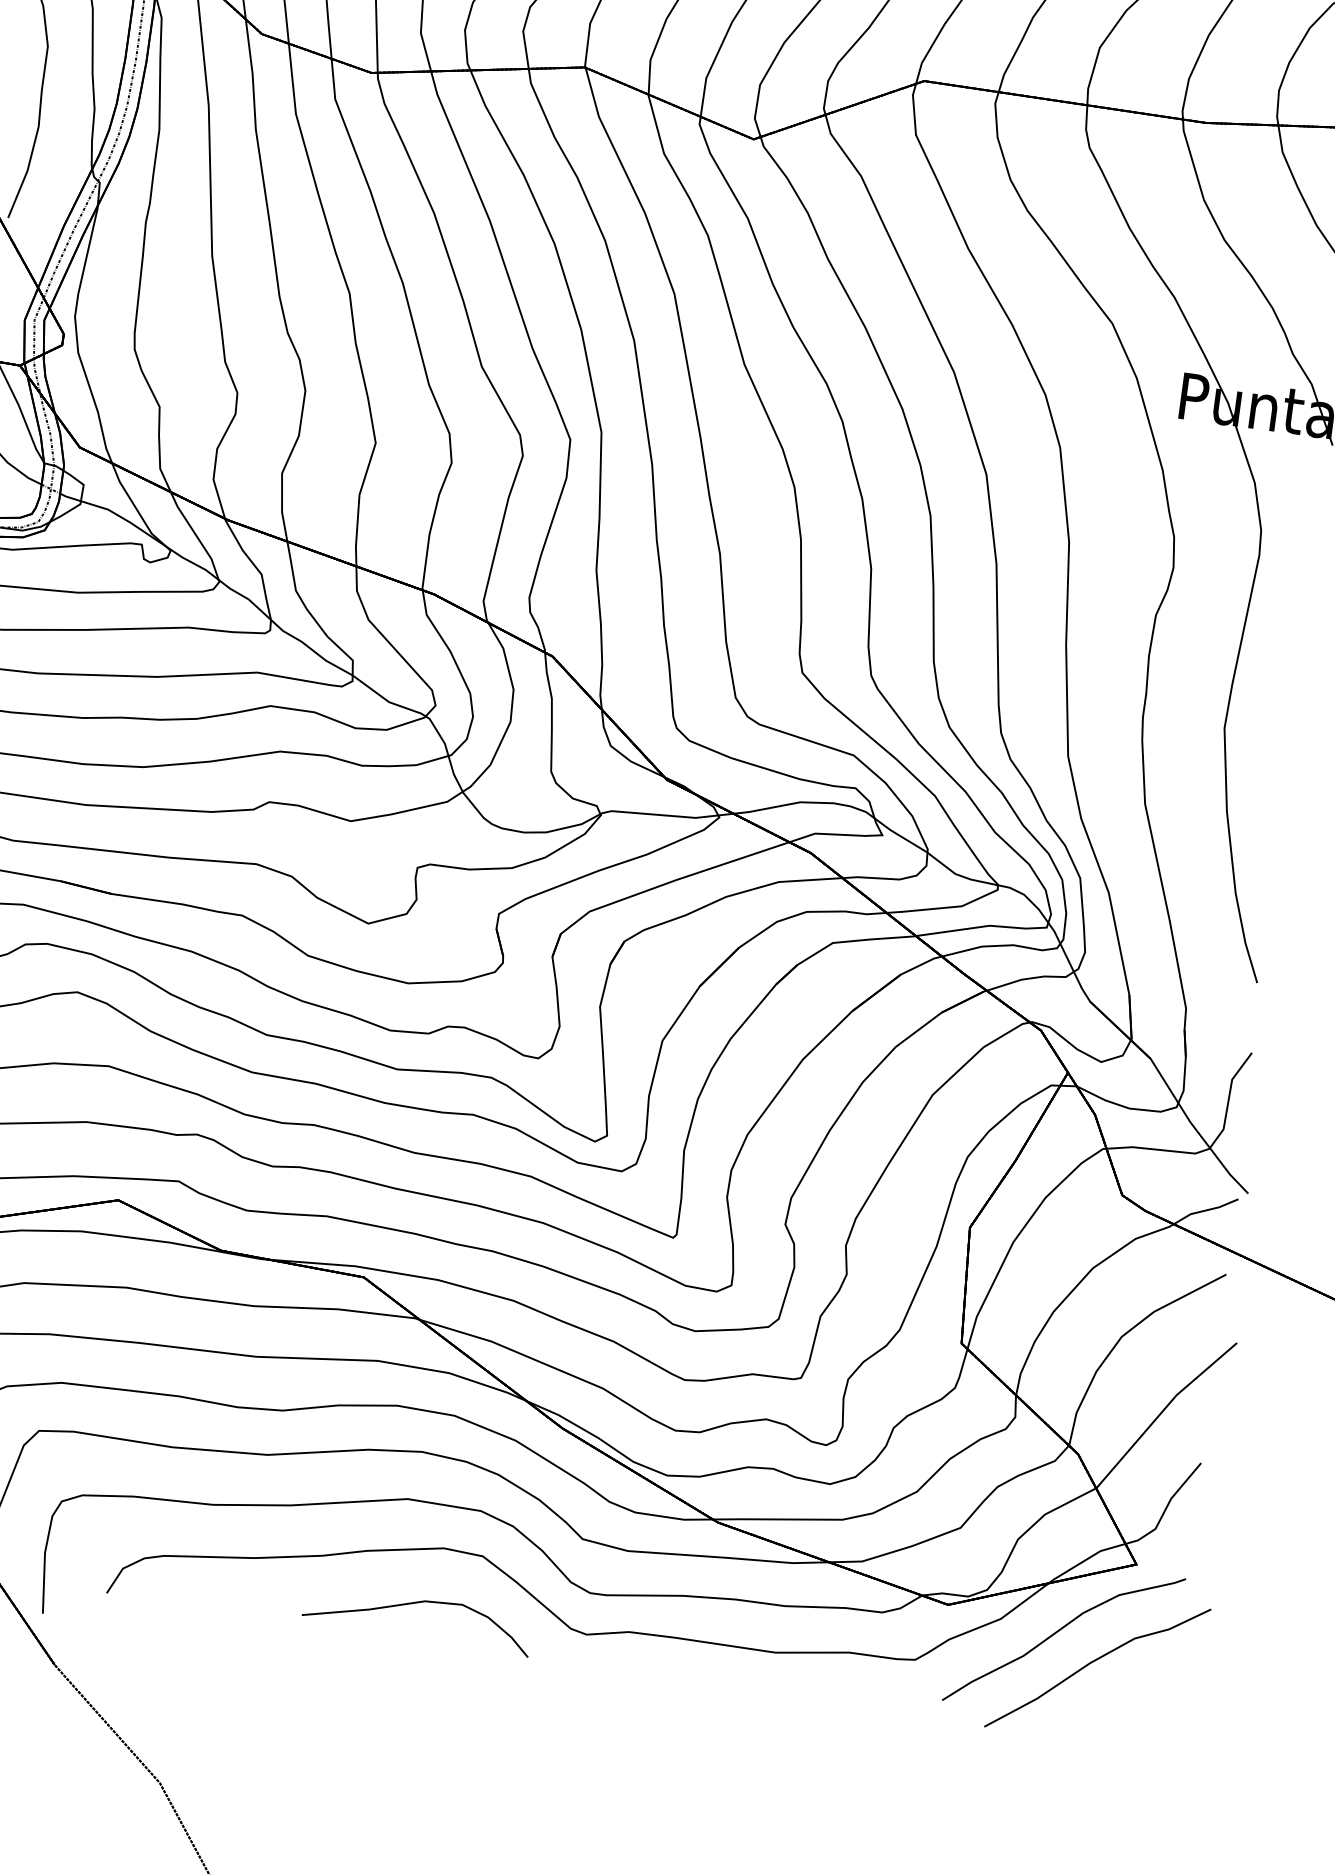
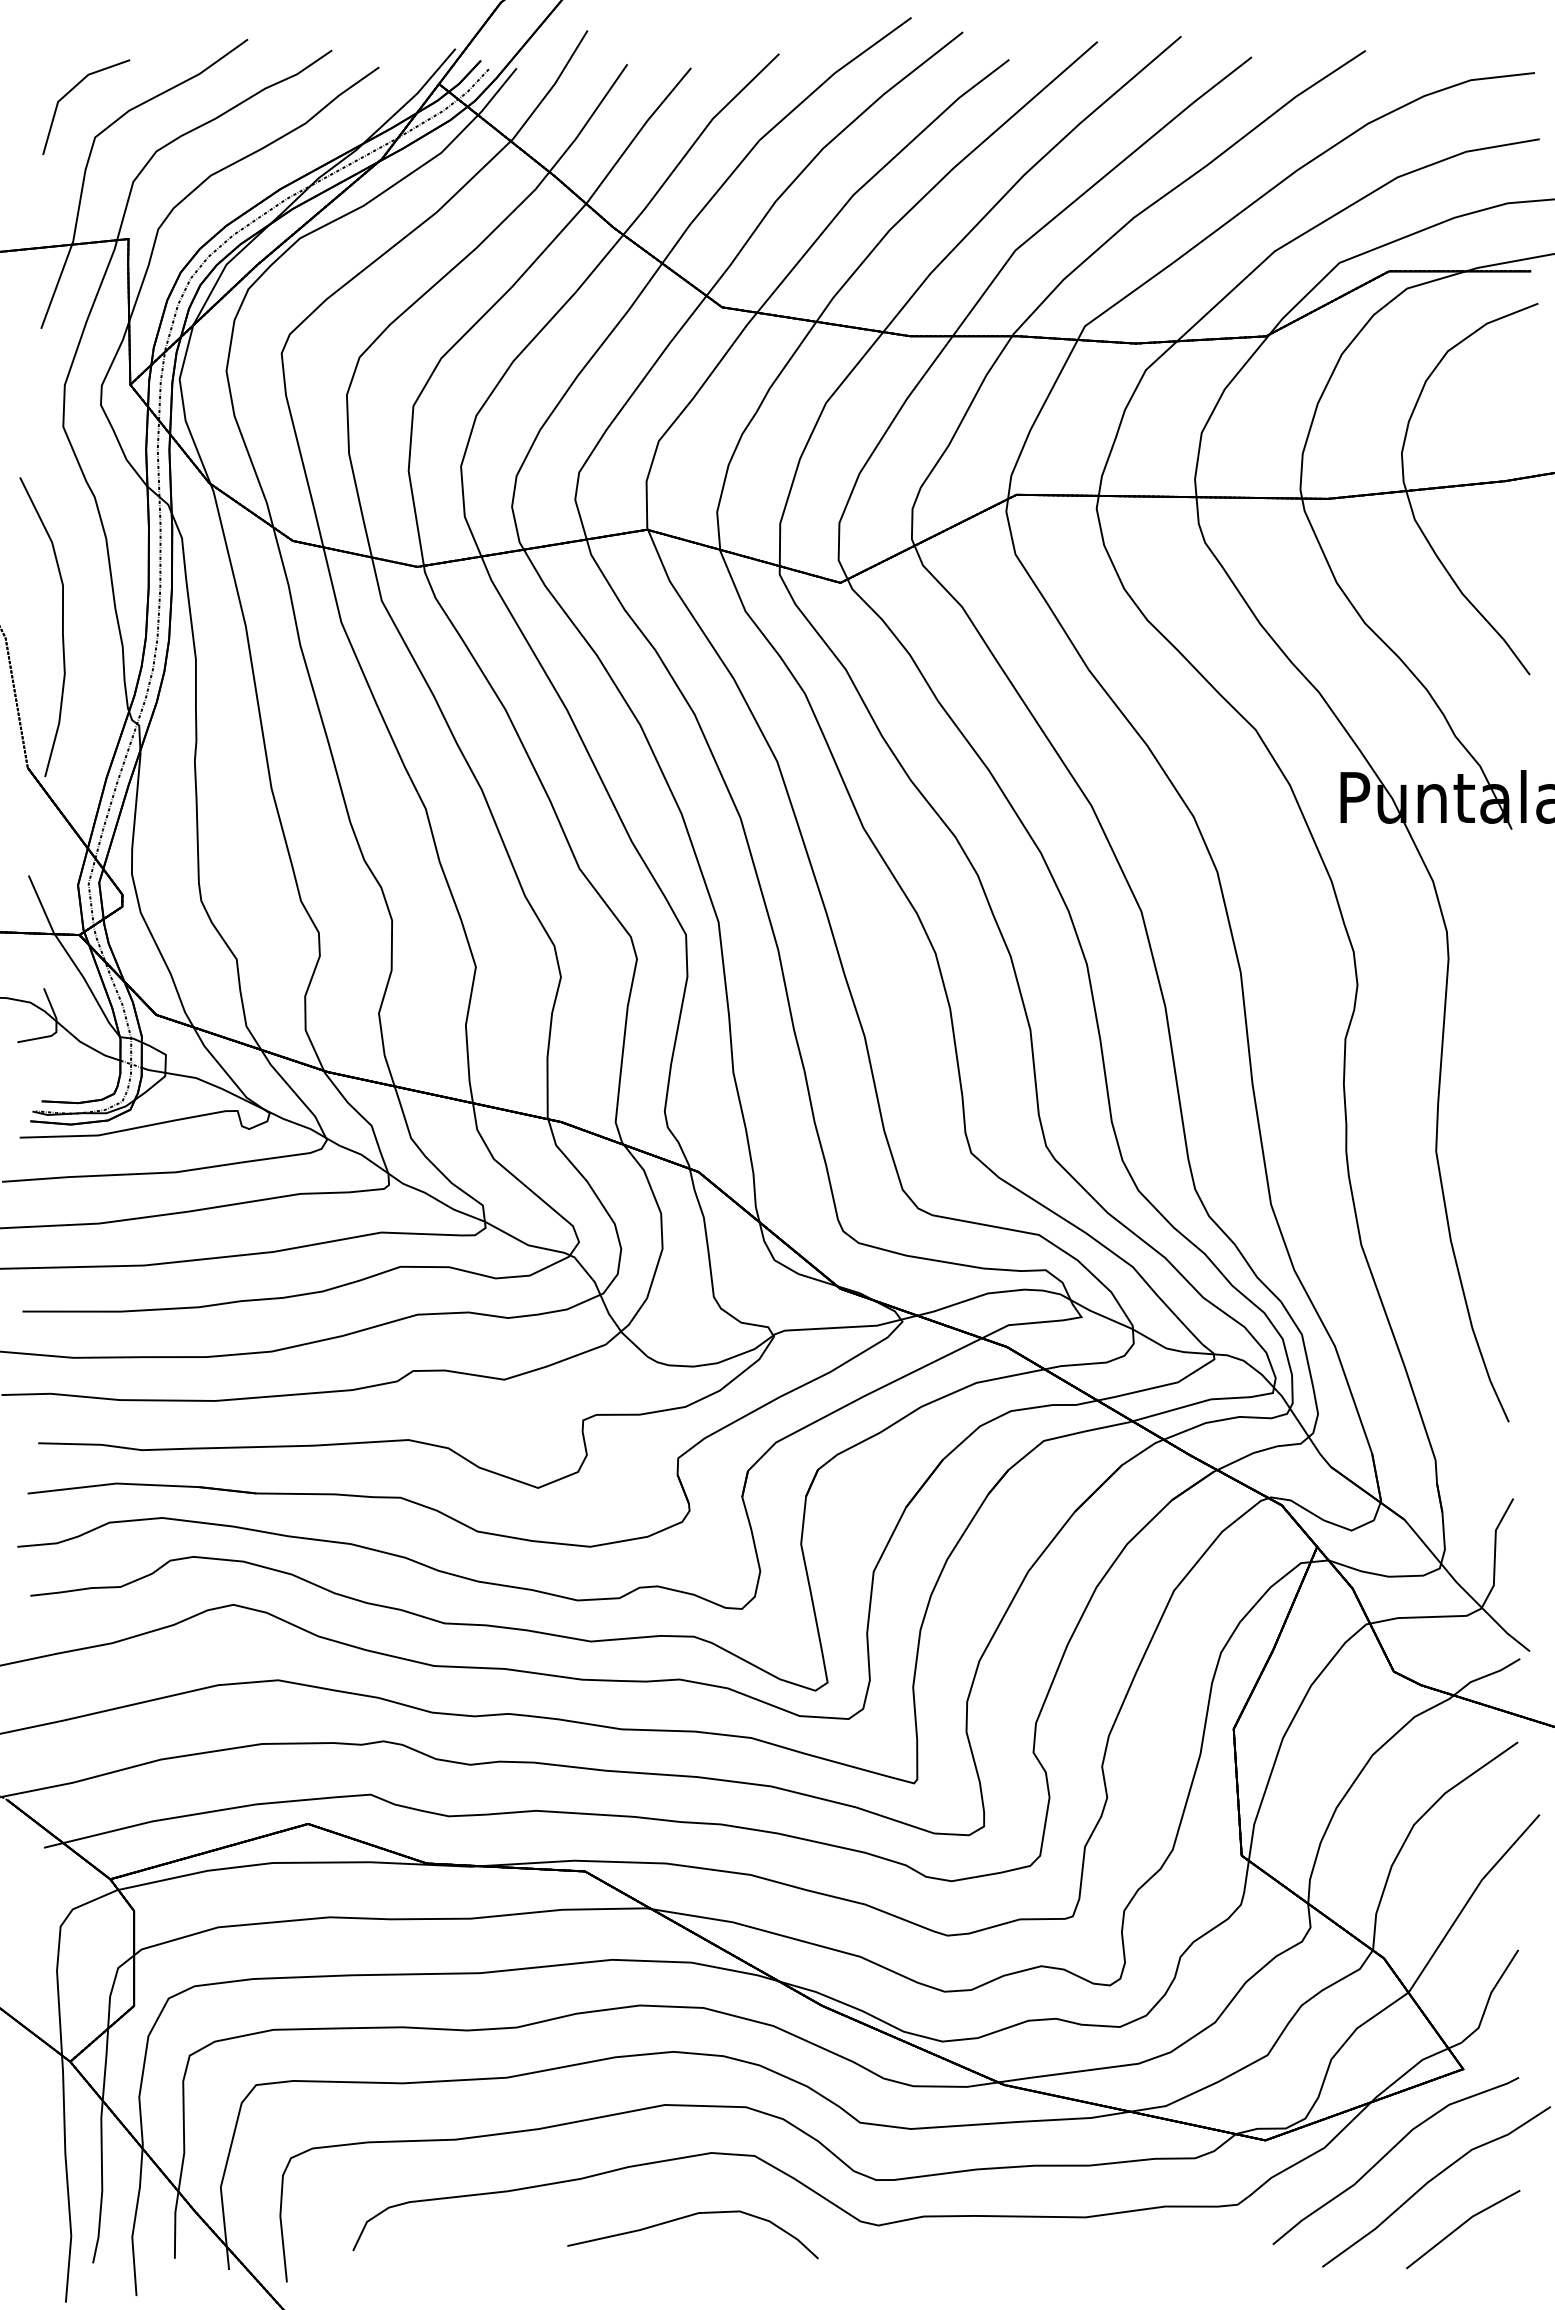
line: (1115, 1707) -> (1461, 2226), added

